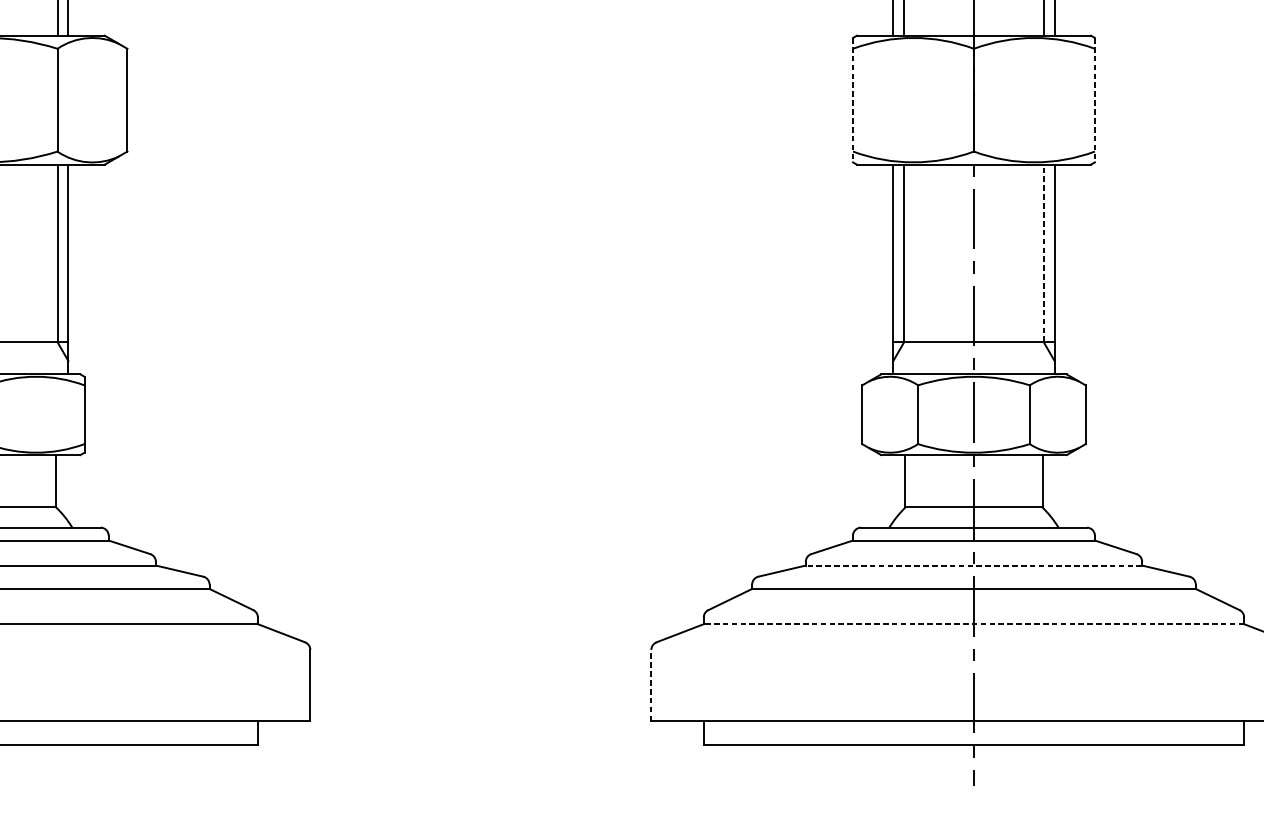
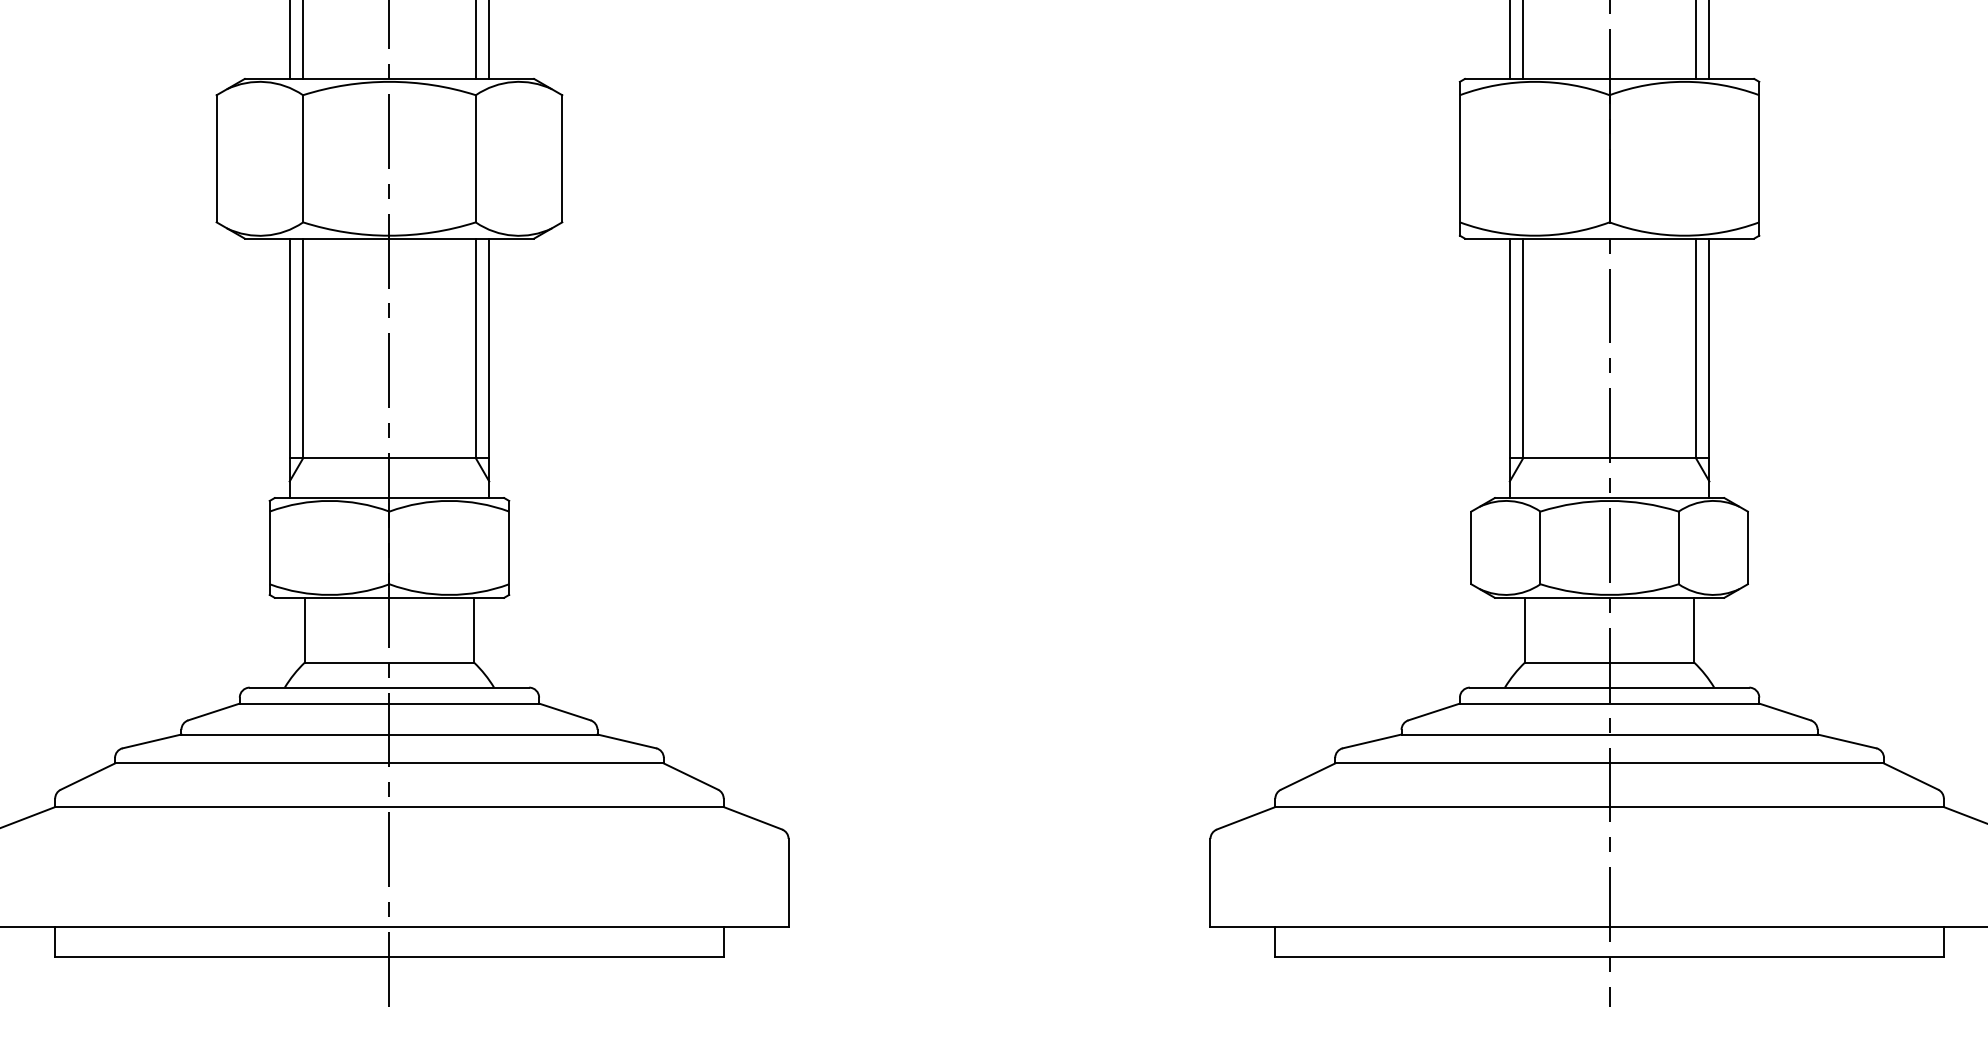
line: (852, 99) -> (1459, 158), dashed -> solid
line: (1095, 99) -> (1759, 158), dashed -> solid
line: (1043, 253) -> (1695, 348), dashed -> solid
line: (973, 565) -> (1609, 734), dashed -> solid
line: (973, 624) -> (1609, 807), dashed -> solid
line: (651, 685) -> (1210, 882), dashed -> solid

